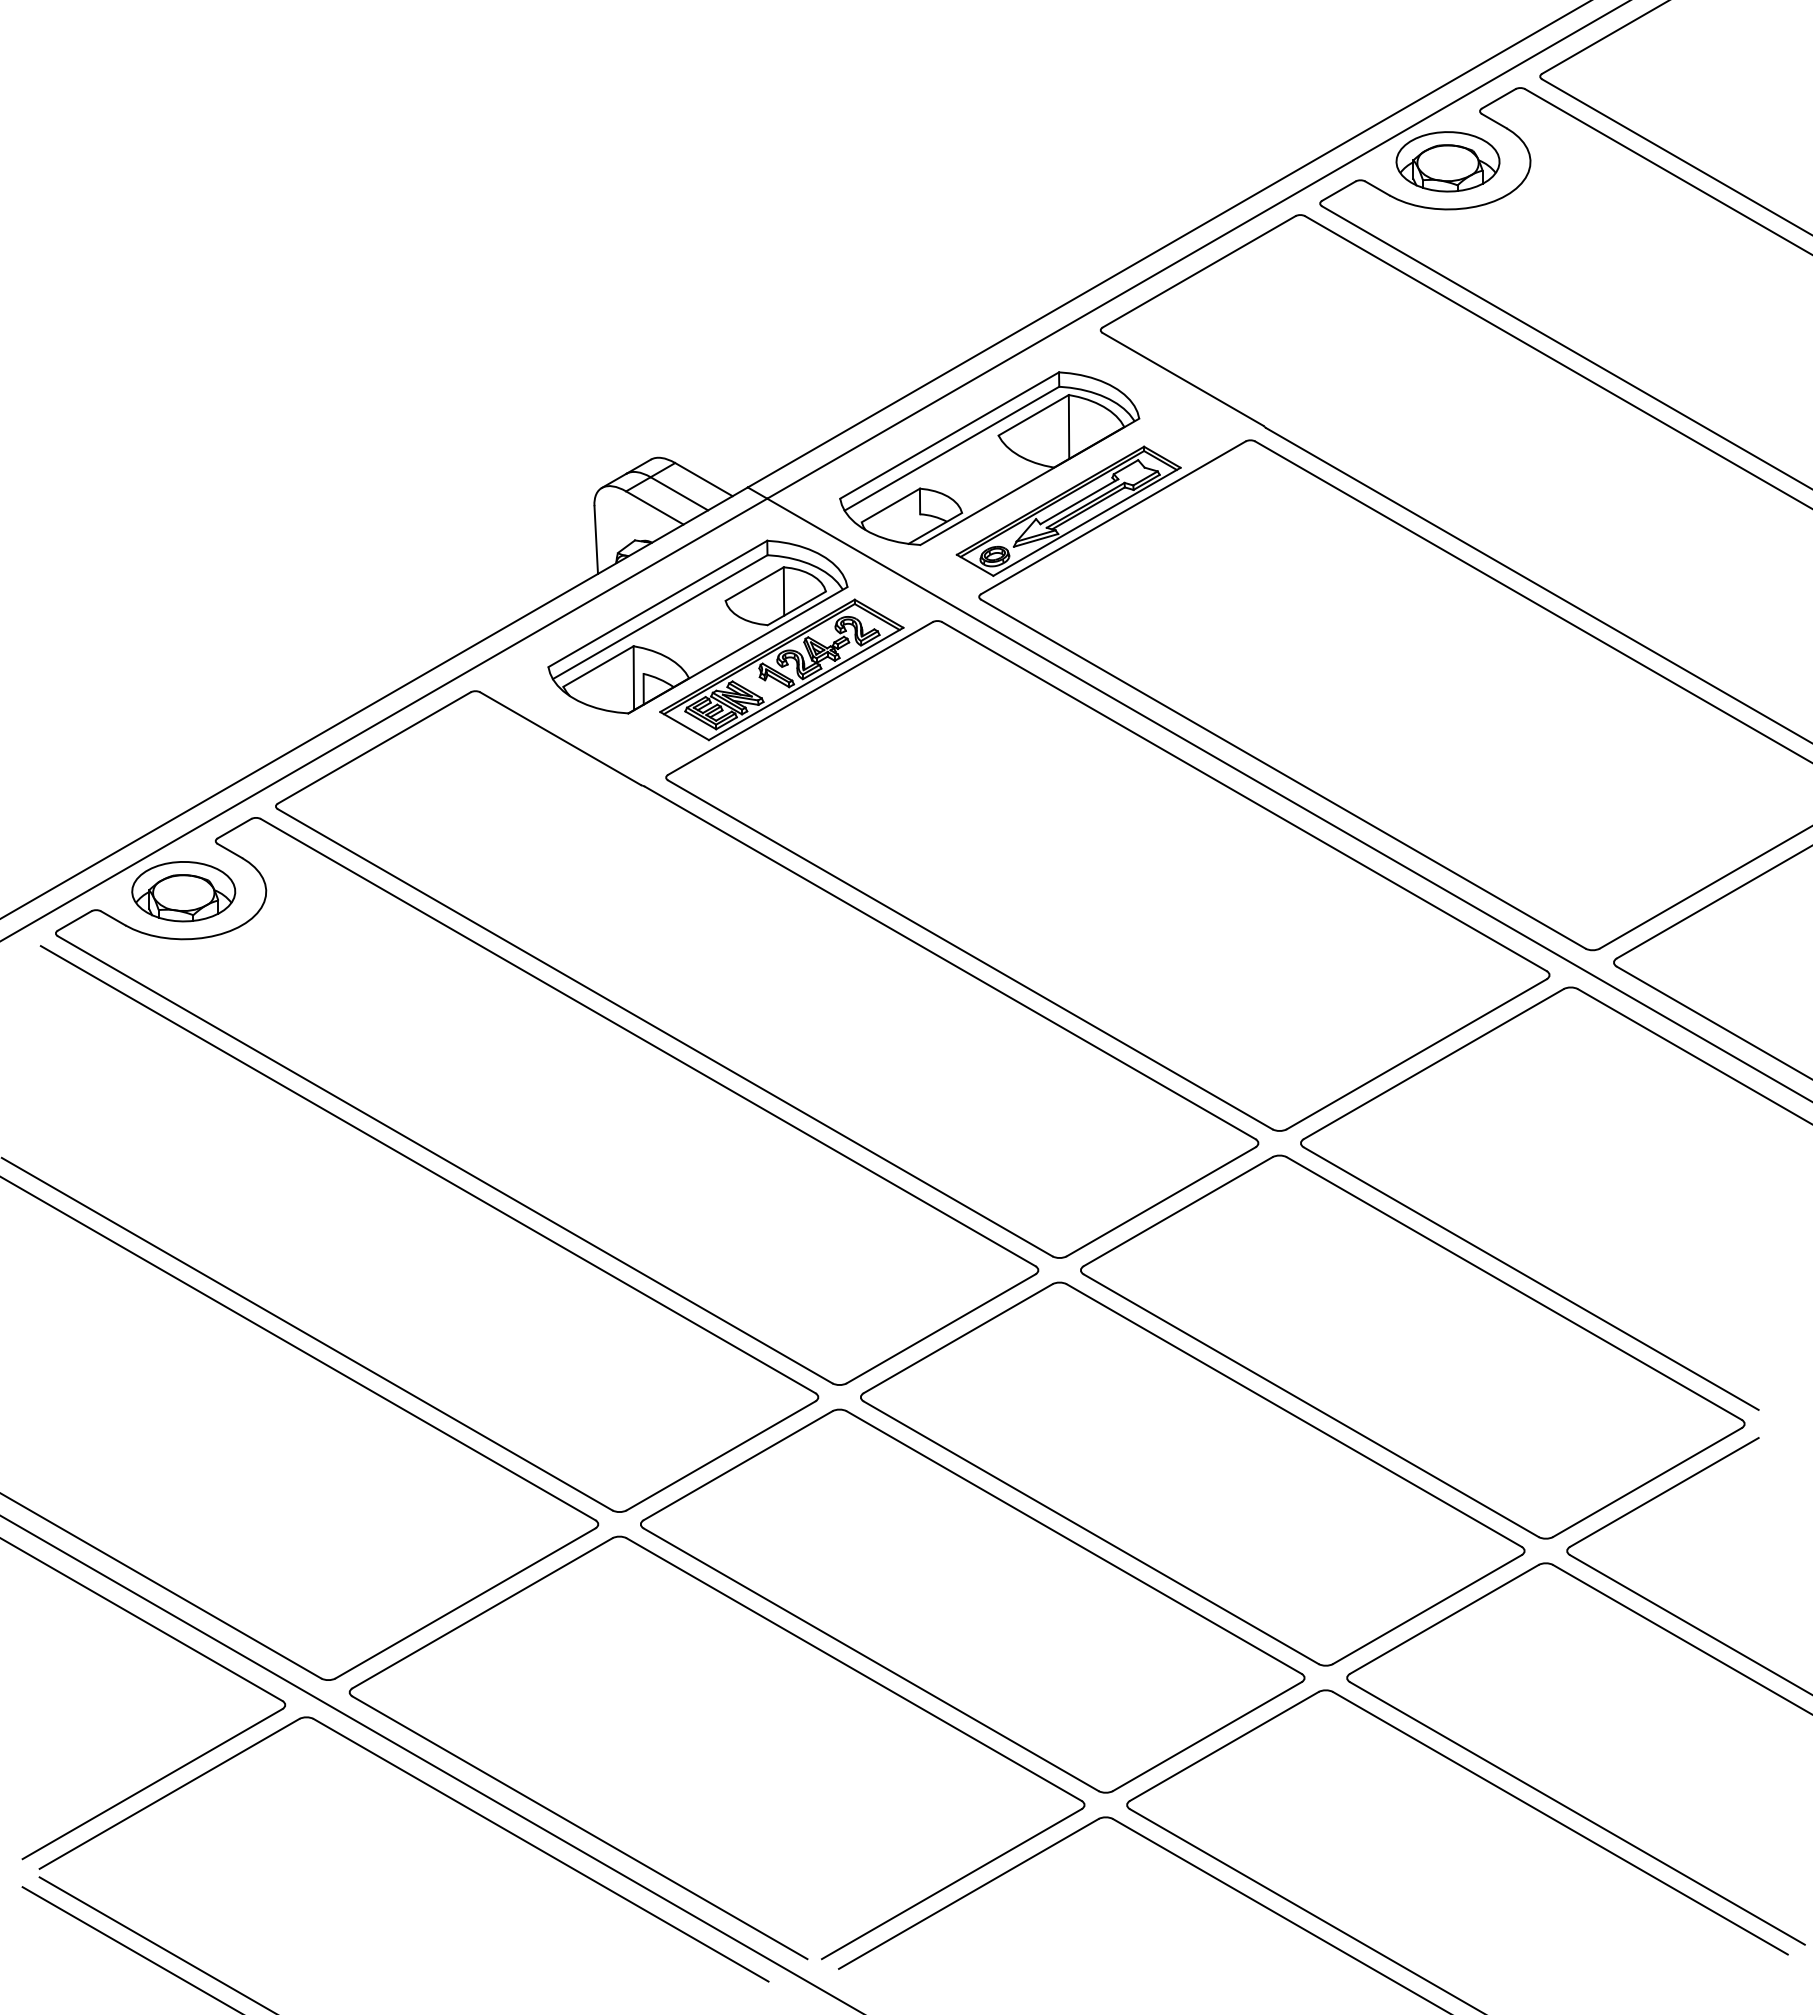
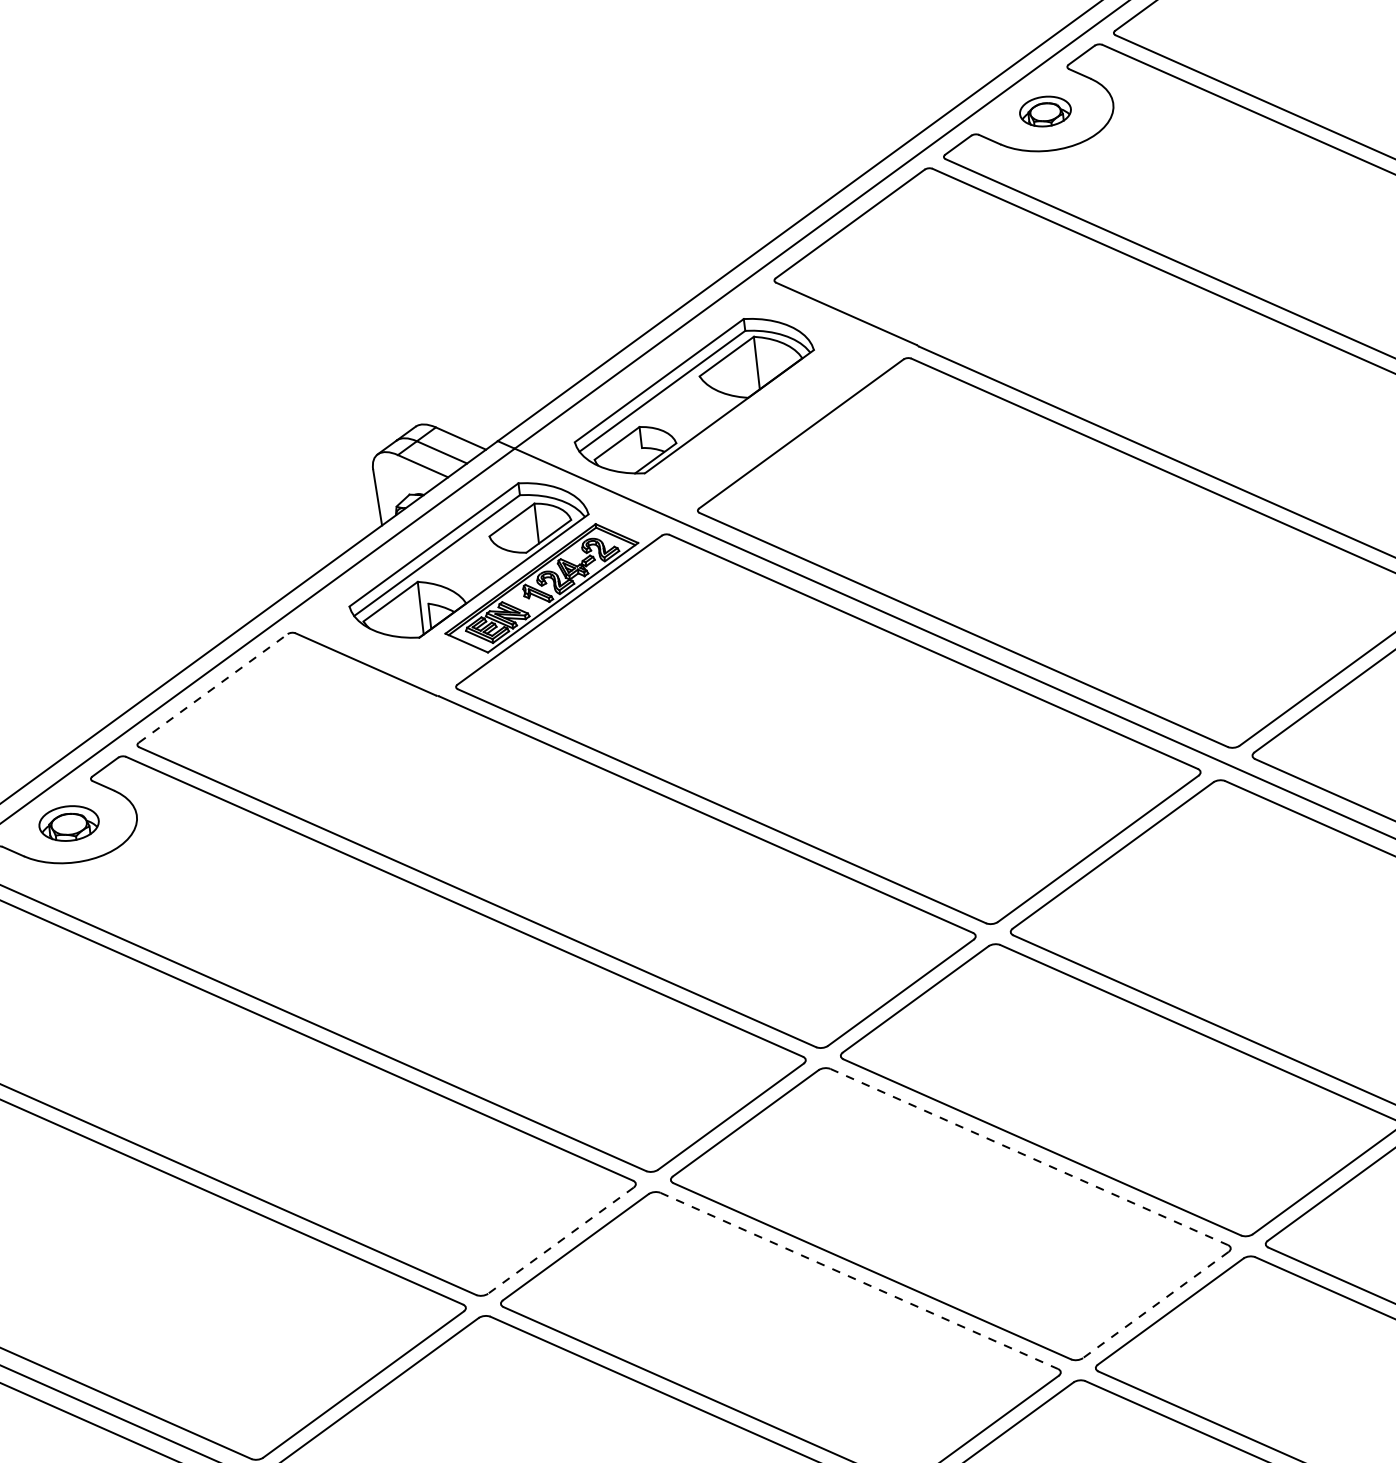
part: (1447, 161) -> (1045, 111), size x0.6
part: (1068, 510) -> (763, 431), removed
line: (374, 747) -> (213, 688), solid -> dashed
part: (183, 891) -> (68, 823), size x0.7
line: (1294, 1415) -> (1029, 1156), solid -> dashed
line: (721, 1455) -> (561, 1240), solid -> dashed
line: (1074, 1542) -> (859, 1280), solid -> dashed
line: (1427, 1609) -> (1155, 1304), solid -> dashed

